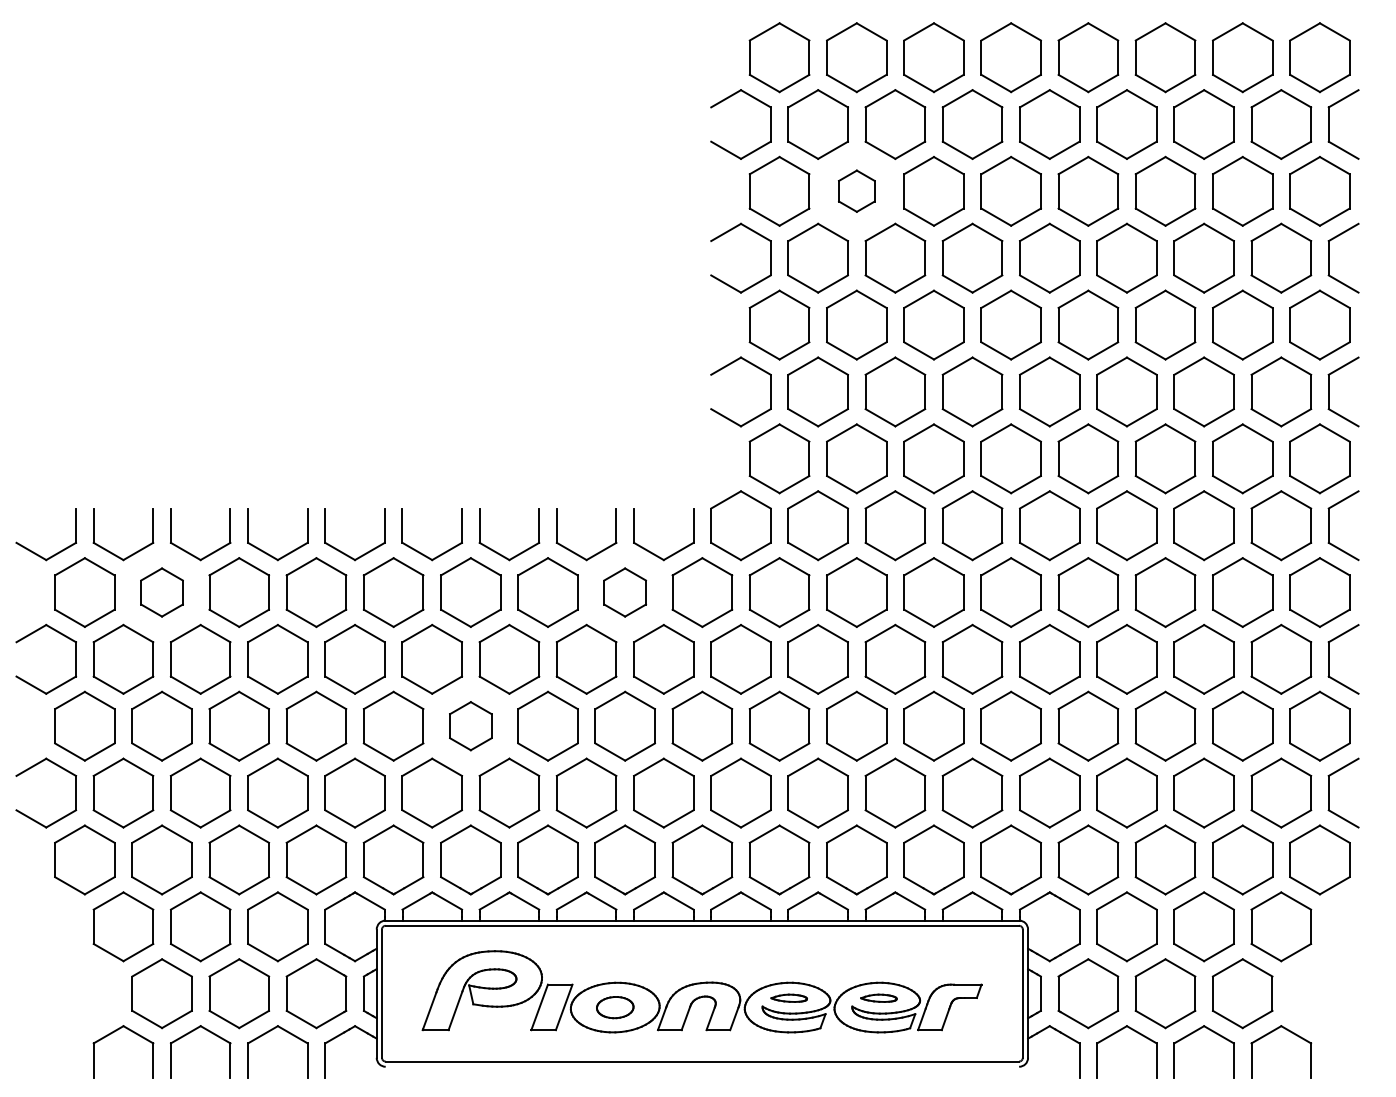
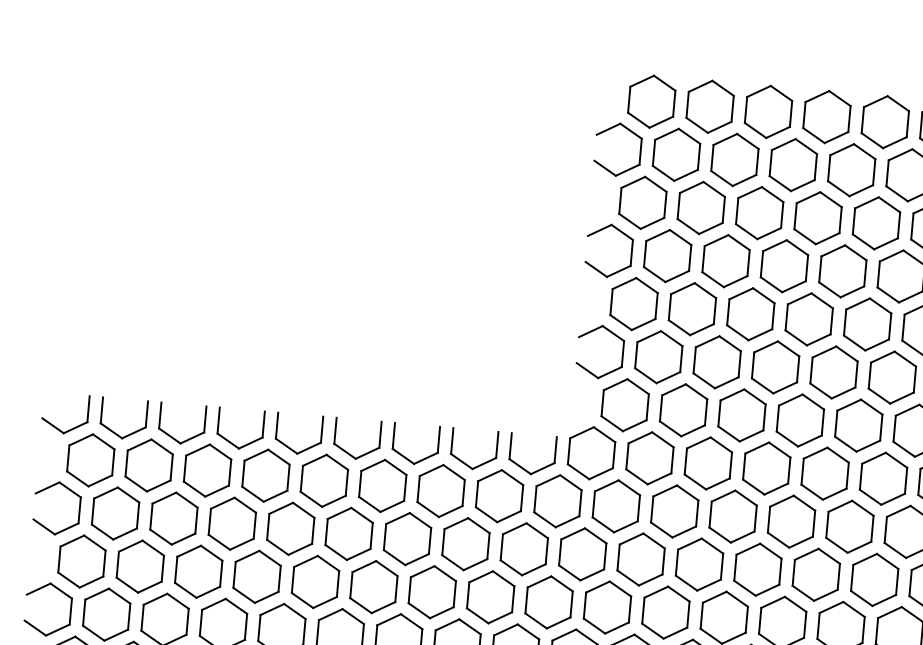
part: (856, 190) -> (701, 207), size x1.67
part: (161, 592) -> (148, 465), size x1.43
part: (624, 592) -> (499, 496), size x1.43
part: (470, 725) -> (373, 586), size x1.43

